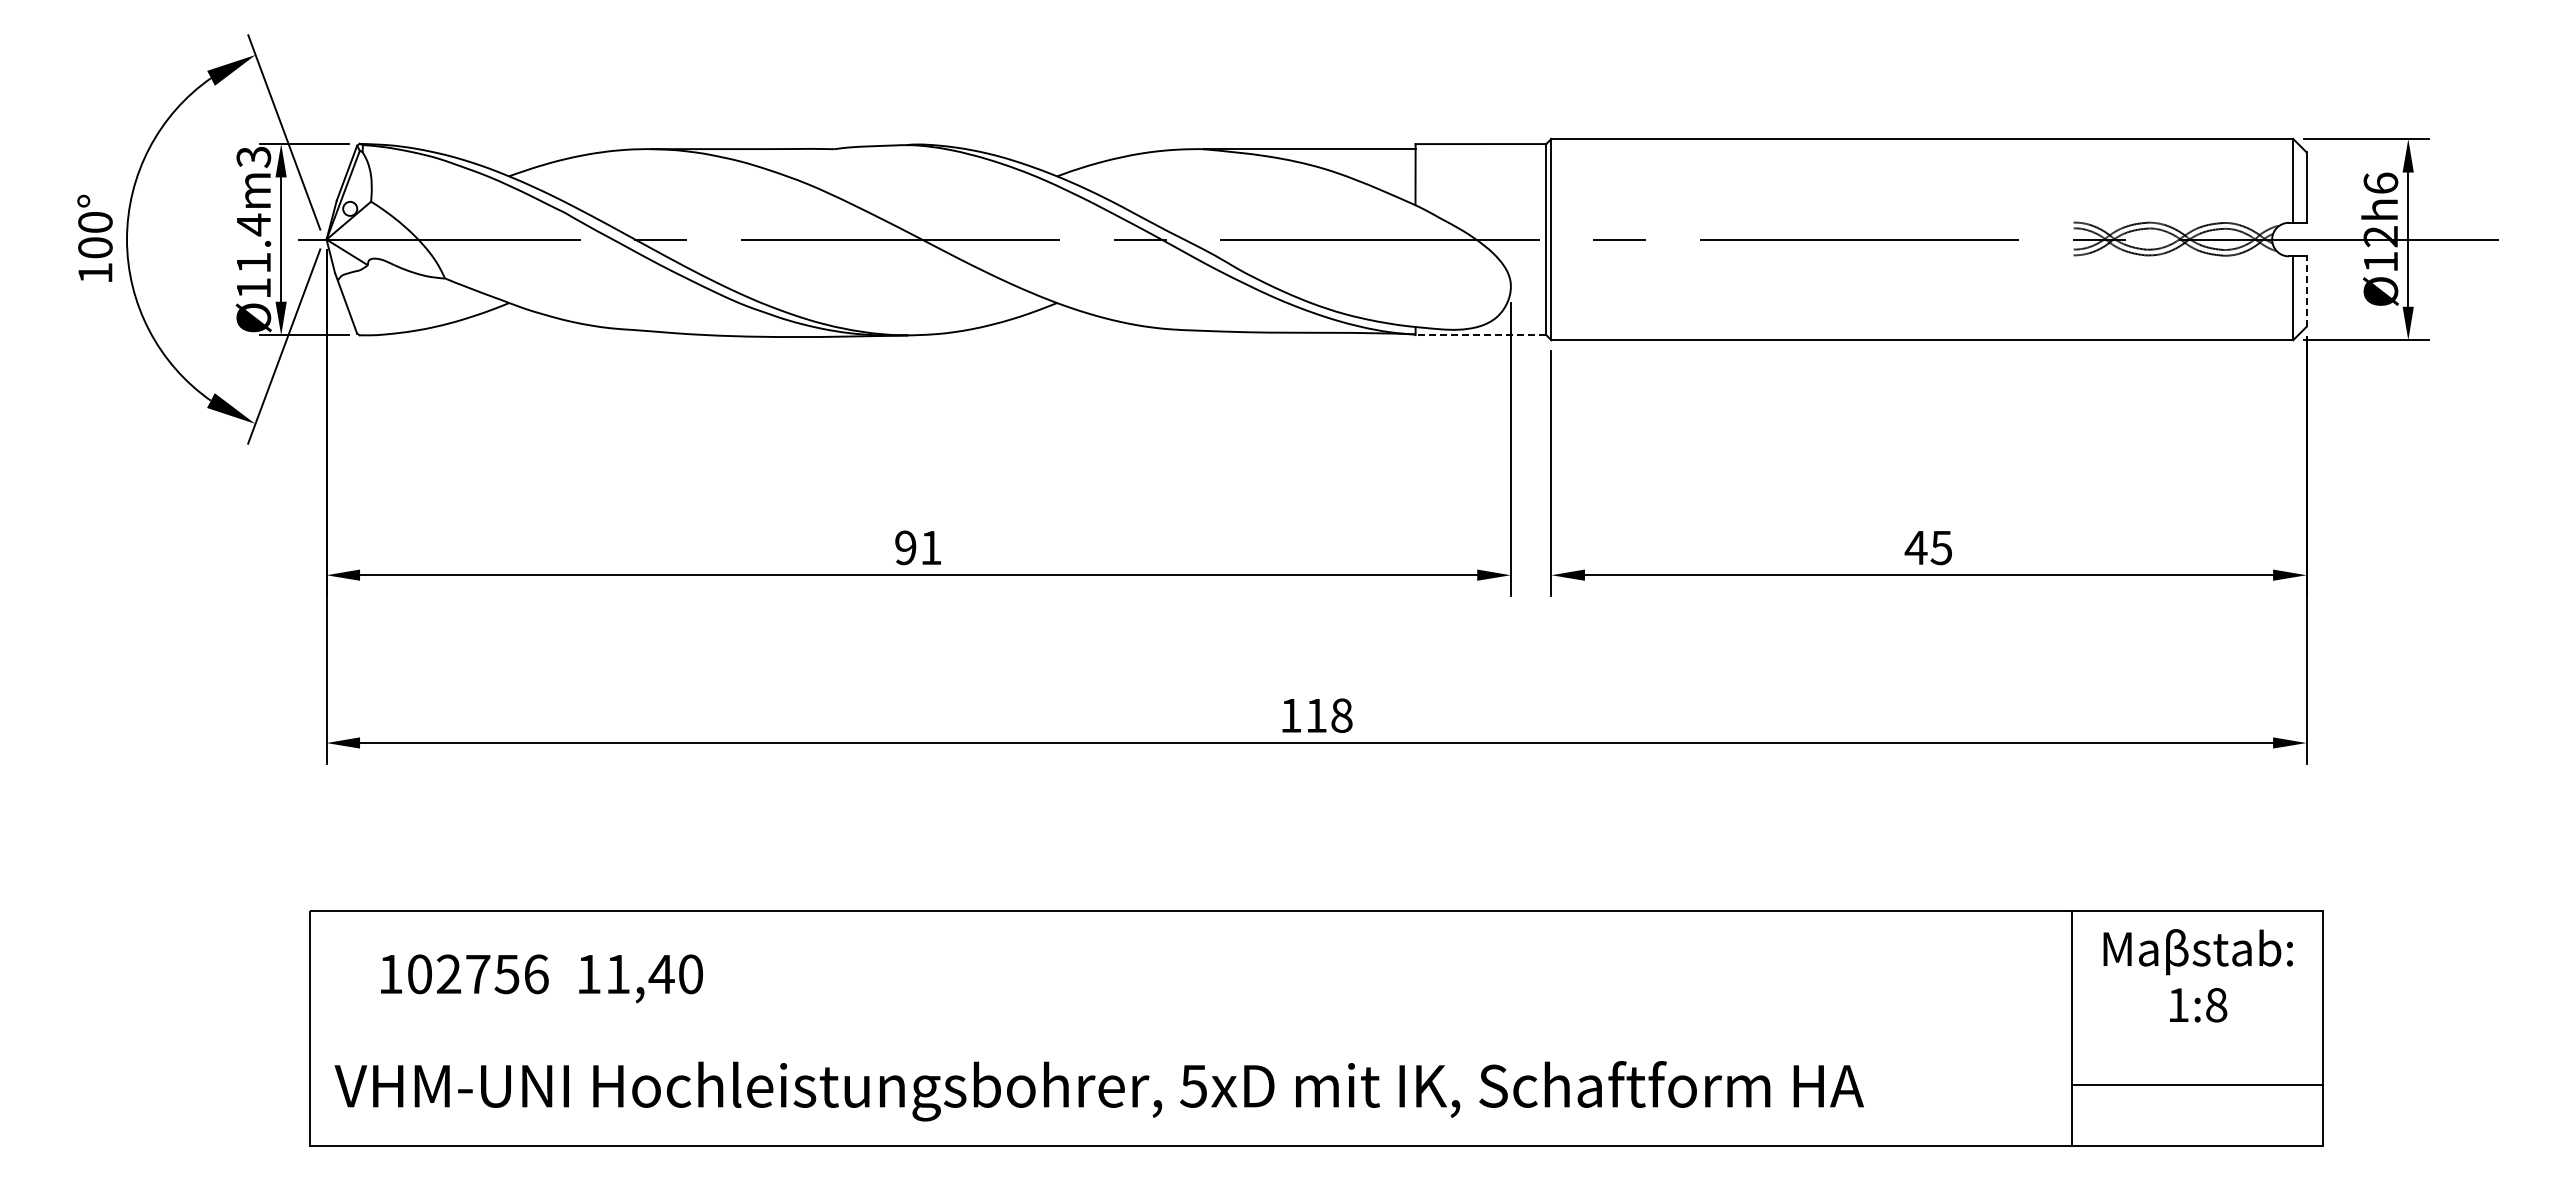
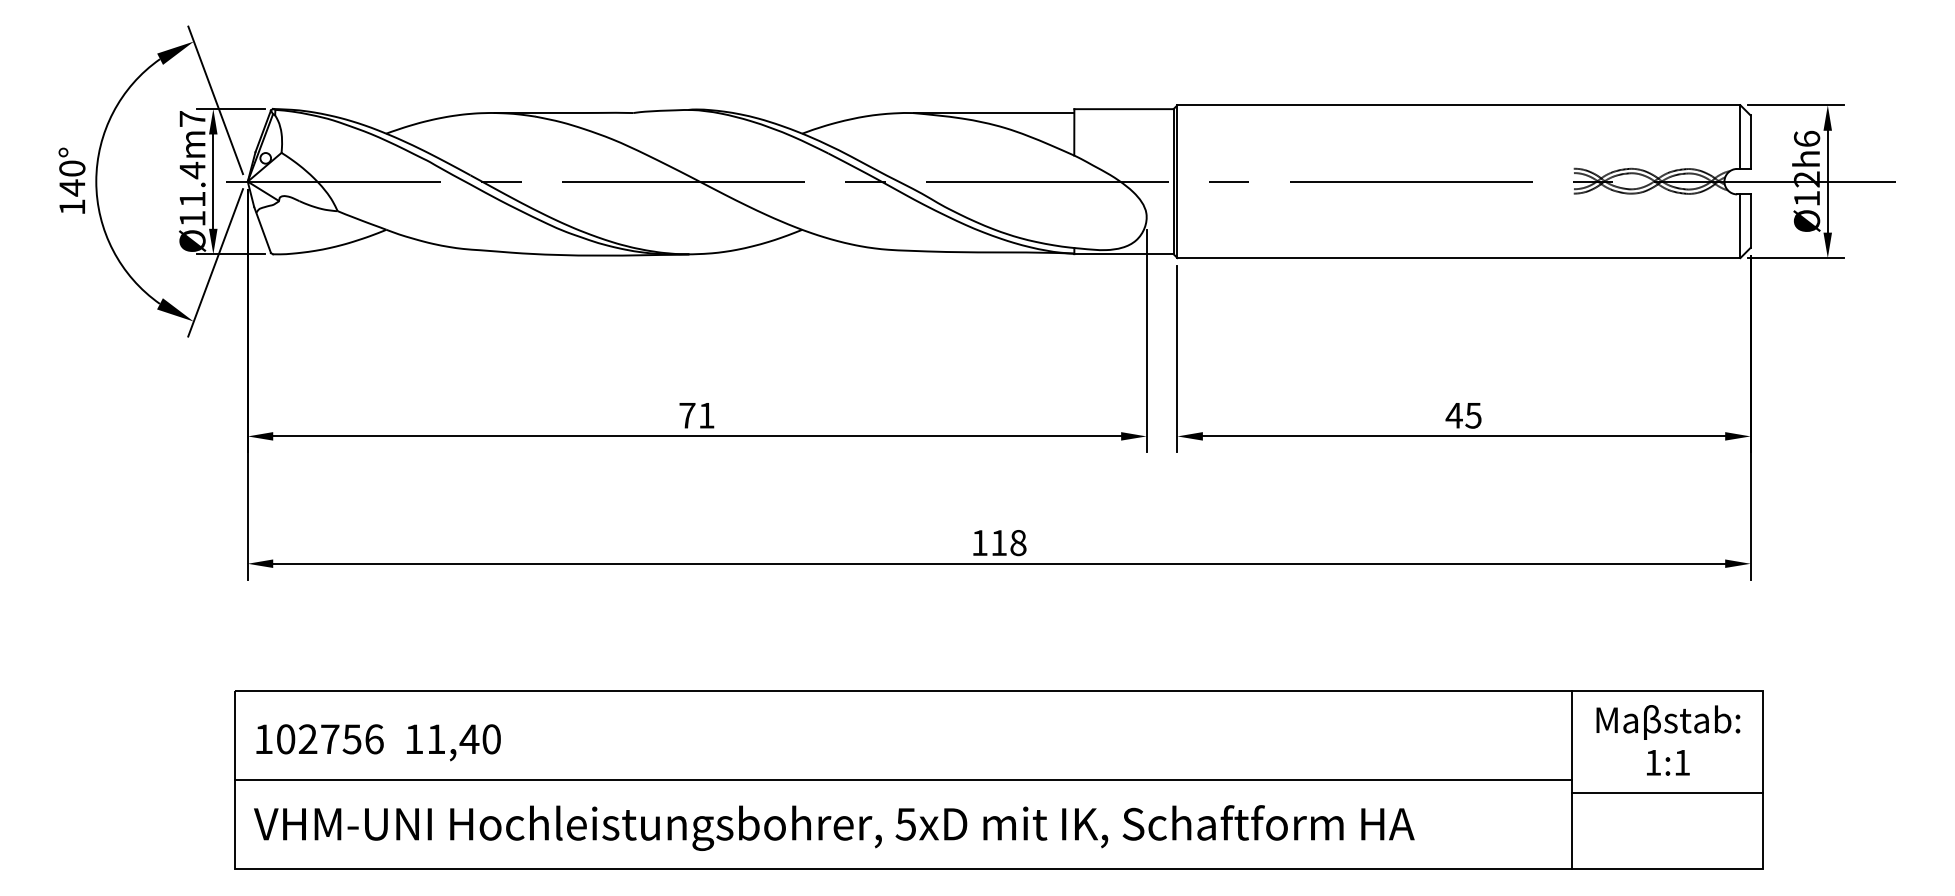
text: (253, 157) -> (192, 119), Ø11.4m3 -> Ø11.4m7
text: (95, 247) -> (72, 187), 100° -> 140°
line: (2306, 291) -> (1750, 221), dashed -> solid
line: (1480, 335) -> (1123, 254), dashed -> solid
text: (905, 547) -> (687, 415), 91 -> 71
text: (541, 978) -> (378, 742), moved
text: (2216, 1005) -> (1682, 762), 1:8 -> 1:1
line: (1190, 1028) -> (903, 780), added
line: (2197, 1085) -> (1667, 793), moved

